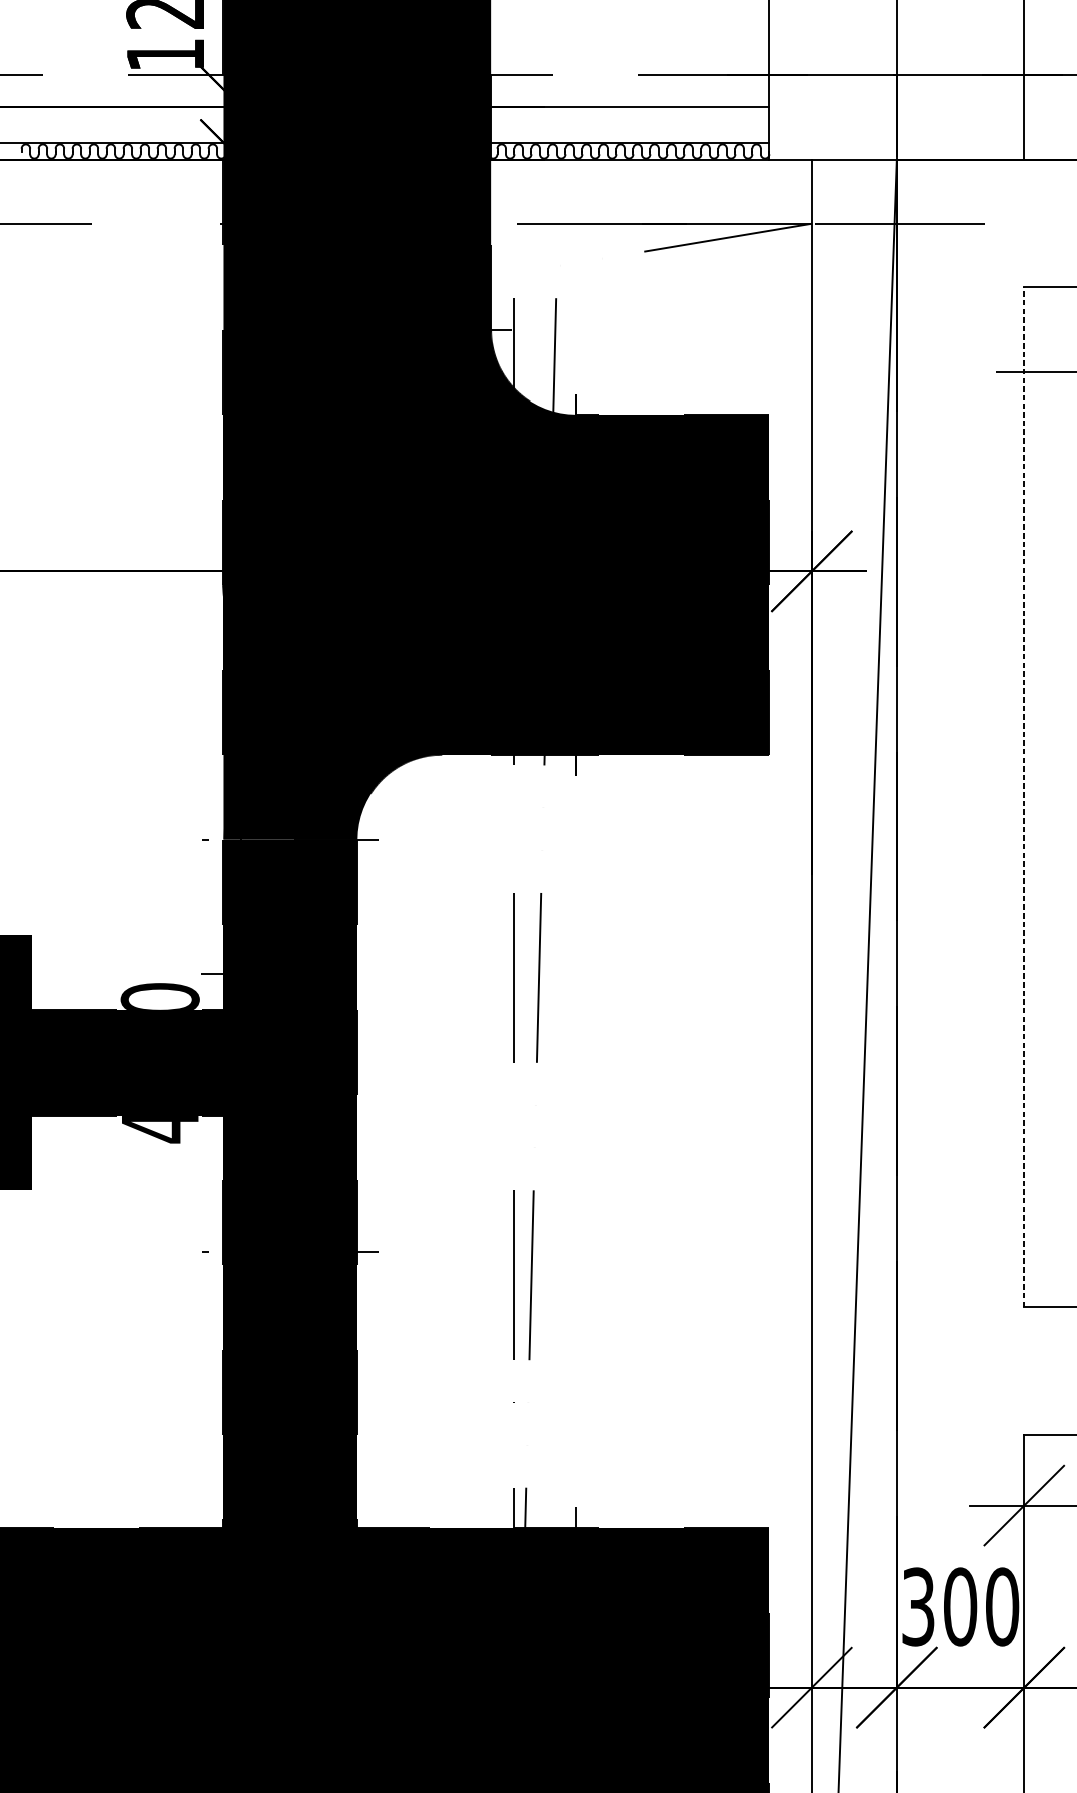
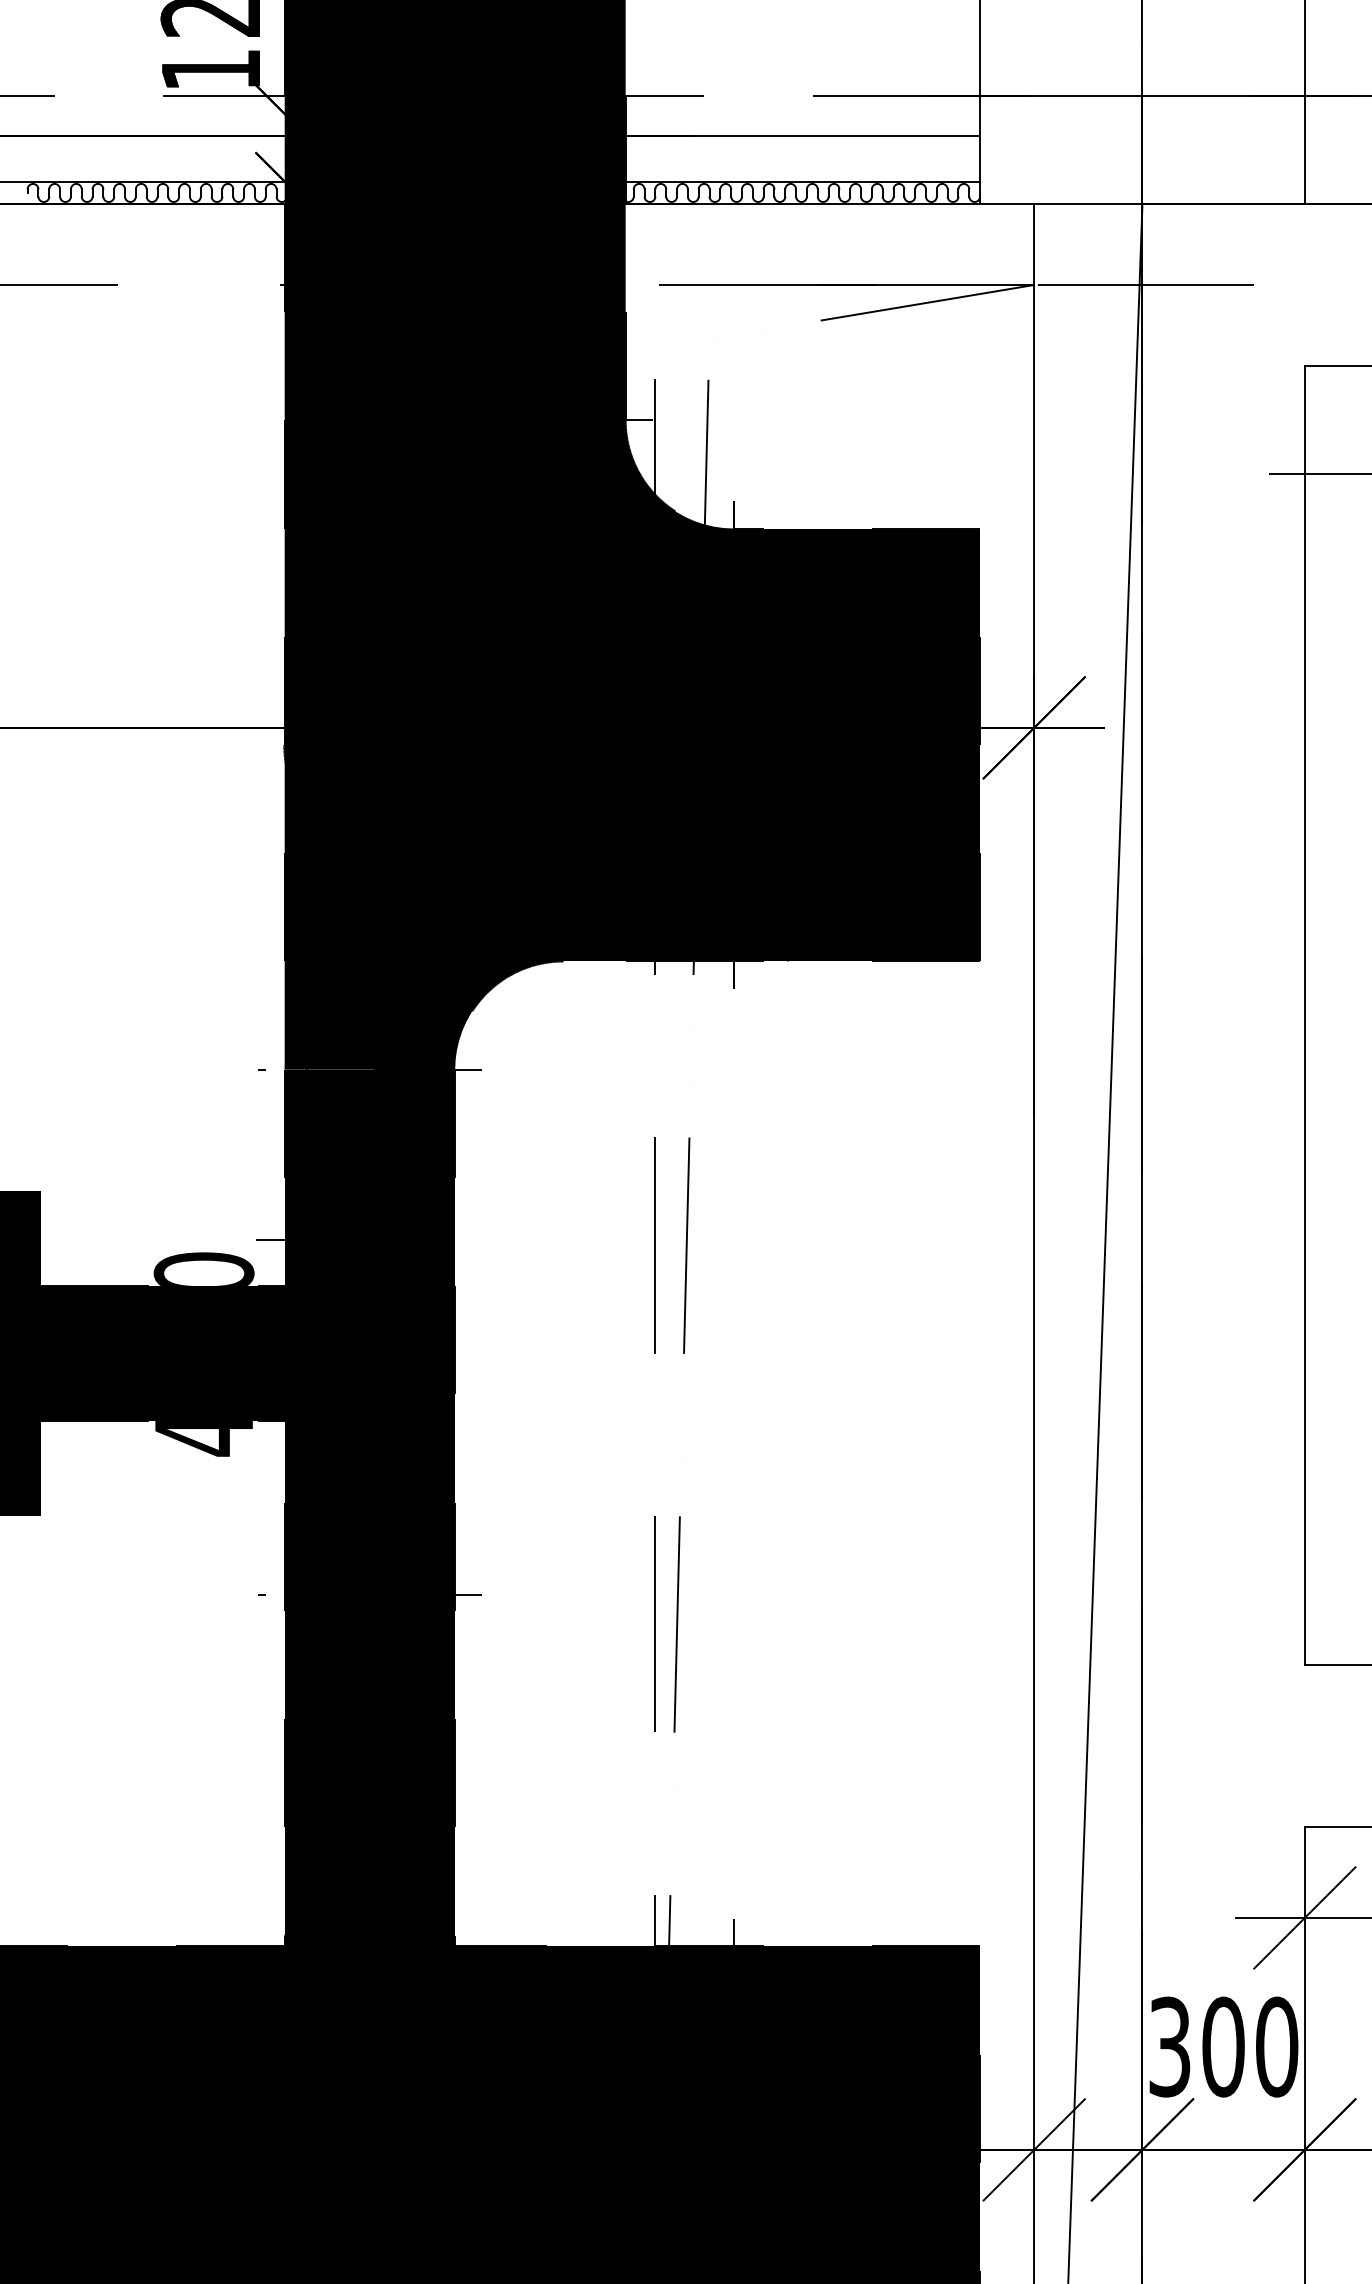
line: (1024, 797) -> (1304, 1015), dashed -> solid

